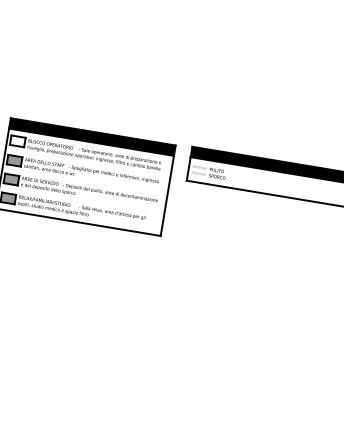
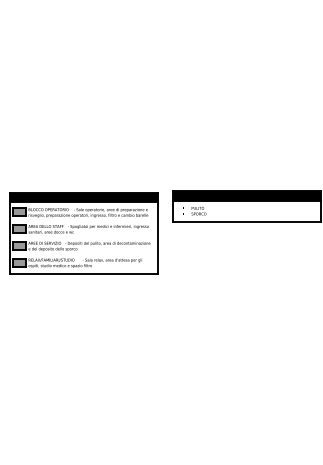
fill: (17, 141) -> (19, 211), added

